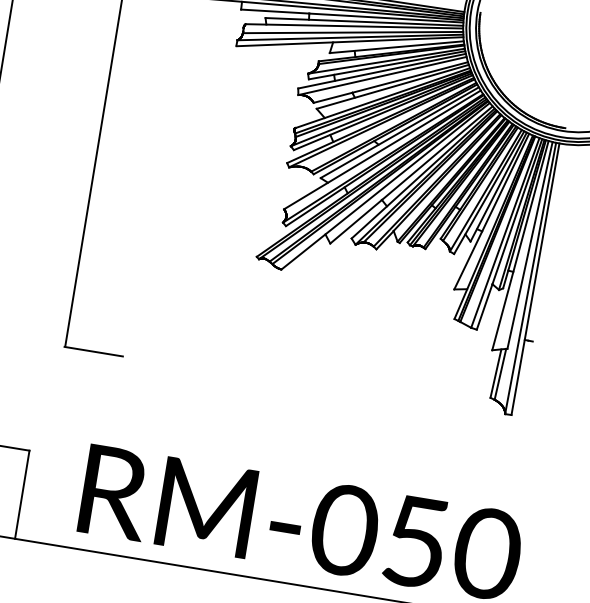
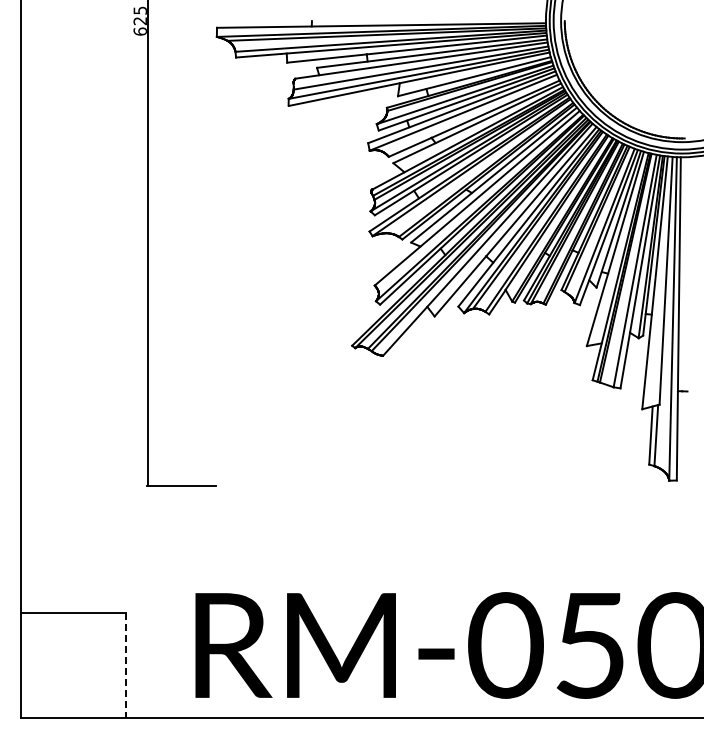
line: (21, 494) -> (125, 665), solid -> dashed

